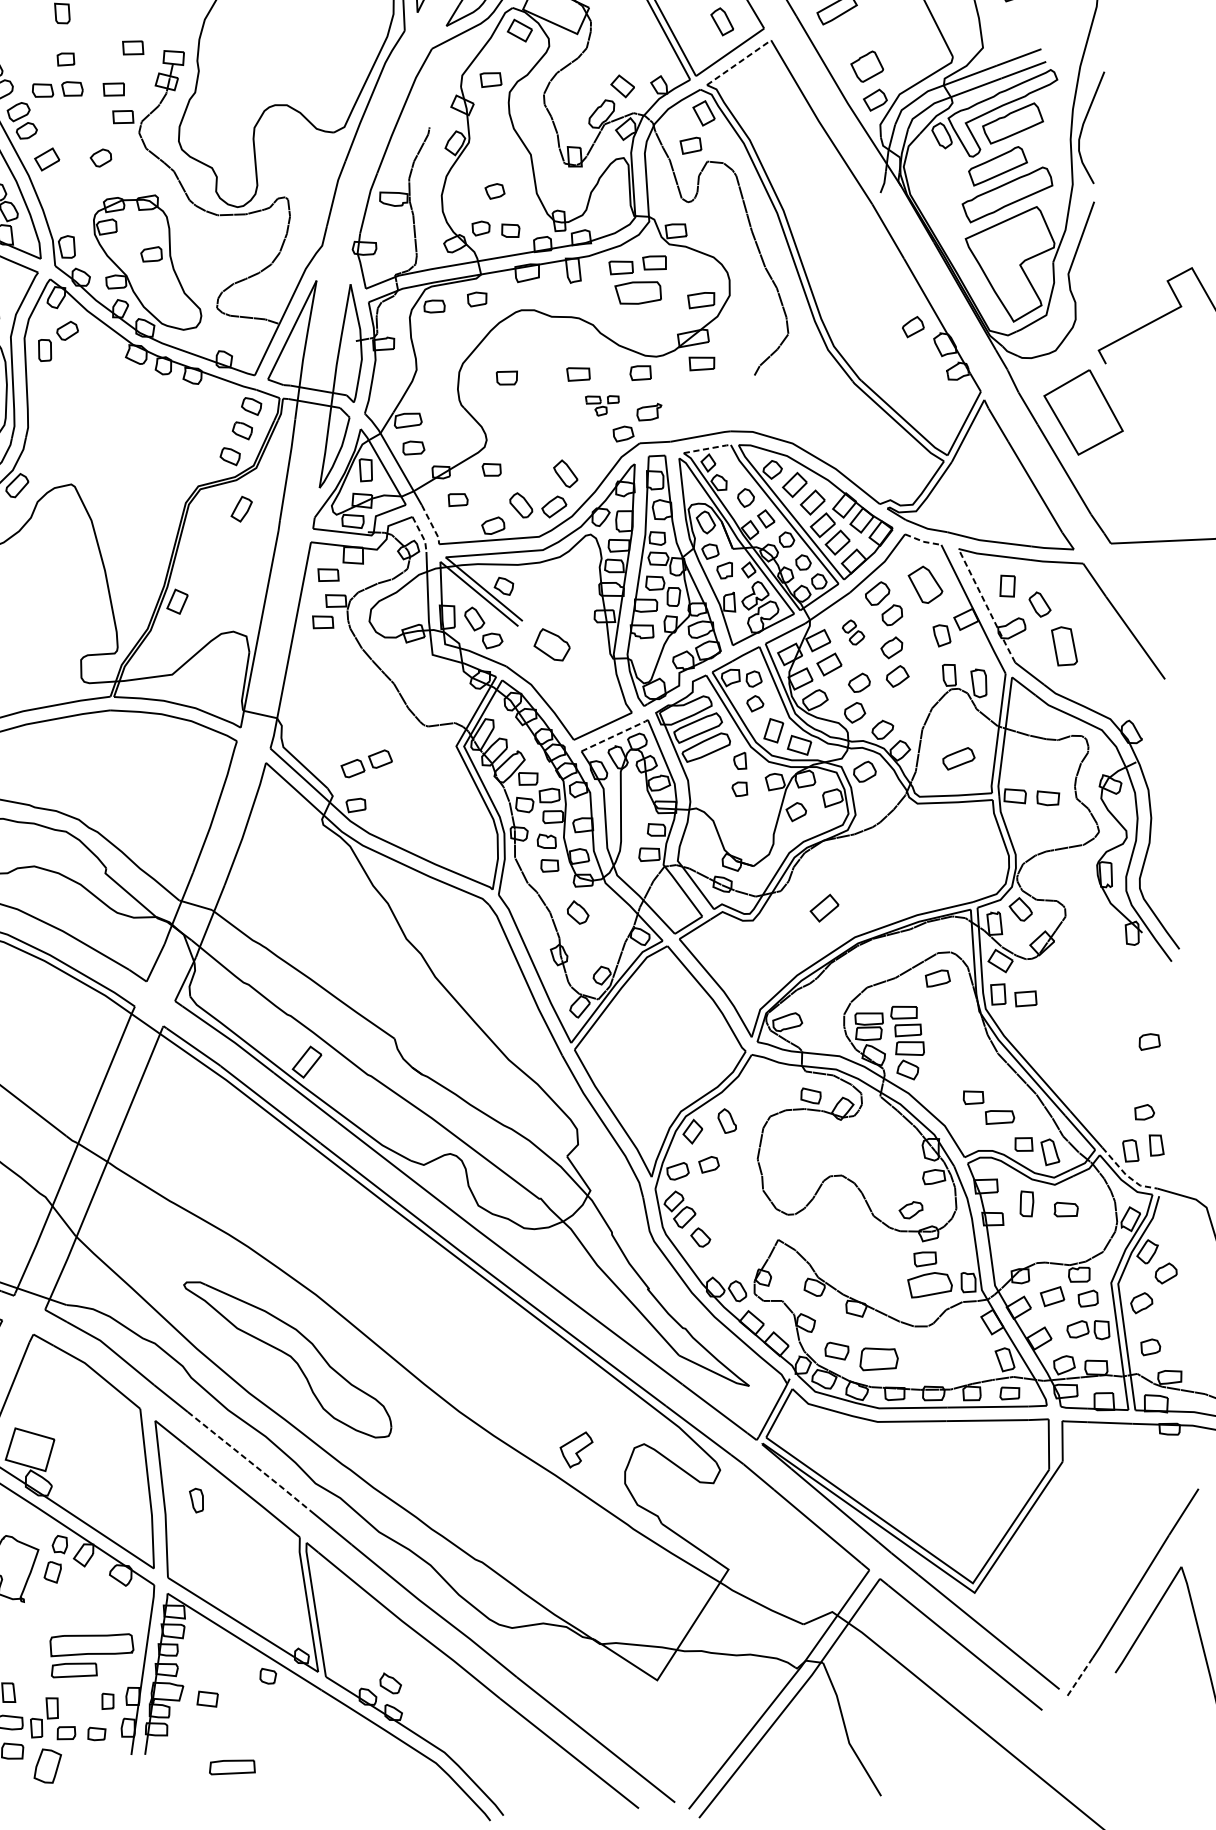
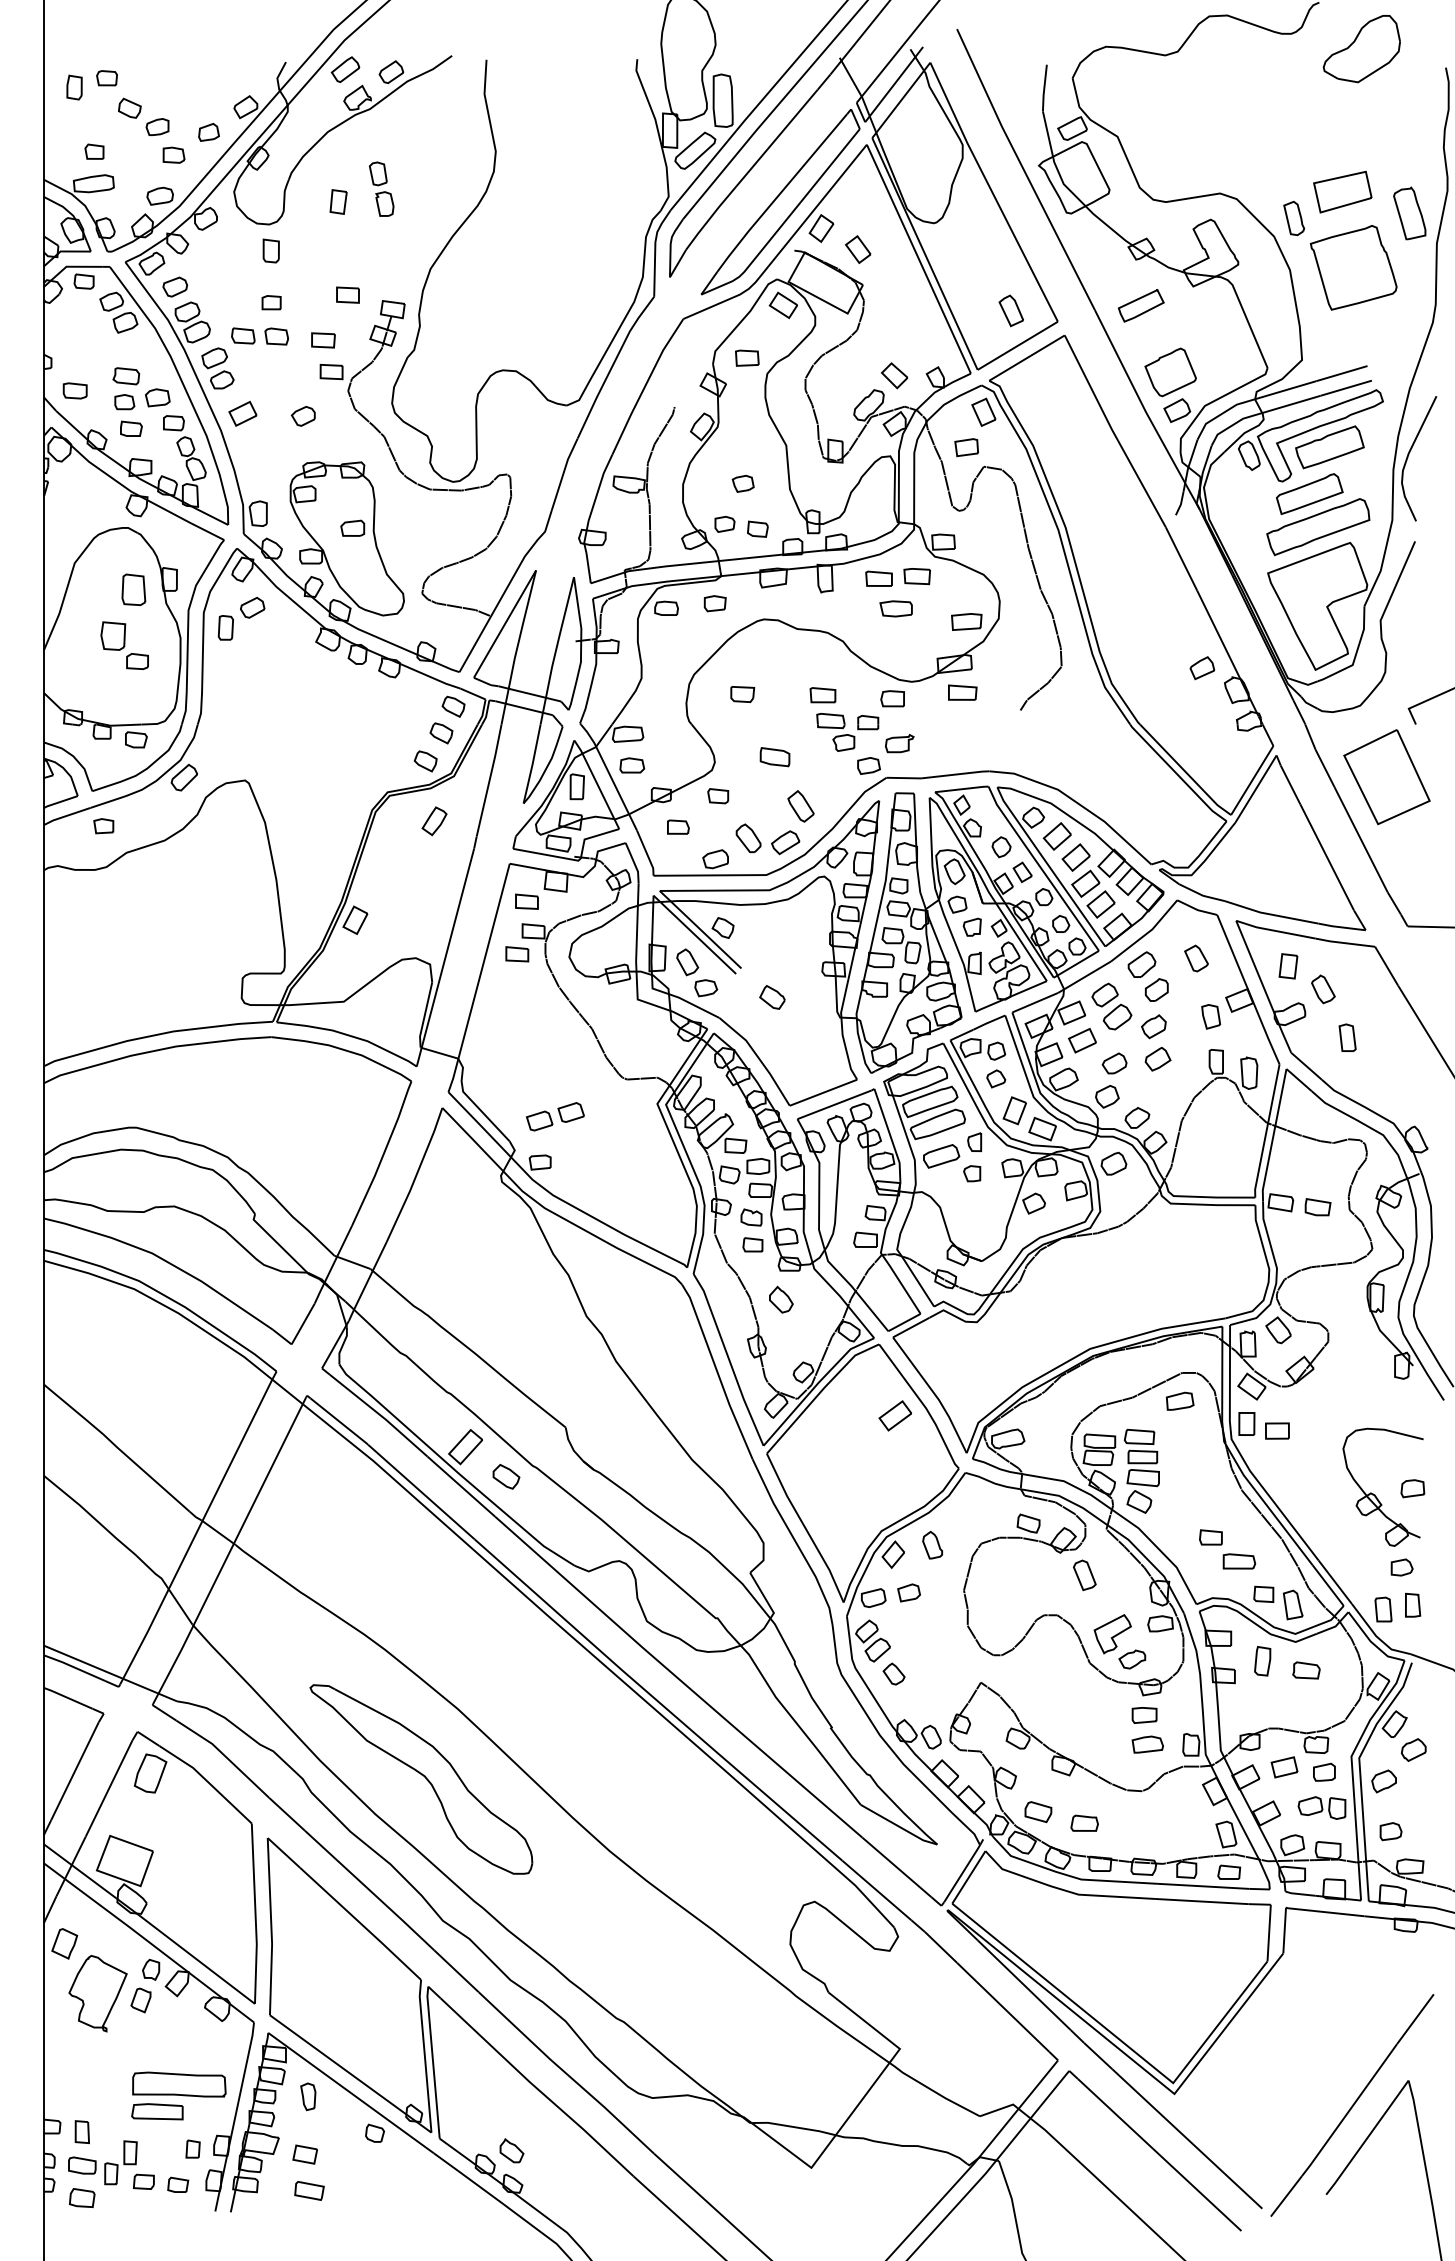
line: (739, 62) -> (1027, 357), dashed -> solid
part: (867, 66) -> (1170, 372), size x1.43
part: (637, 292) -> (895, 608), size x0.62
part: (602, 405) -> (847, 732), size x1.67
part: (539, 432) -> (774, 757), added
line: (707, 449) -> (962, 789), dashed -> solid
line: (431, 524) -> (646, 853), dashed -> solid
line: (421, 534) -> (634, 863), dashed -> solid
line: (923, 541) -> (1197, 909), dashed -> solid
part: (925, 584) -> (1196, 958), size x0.62
line: (986, 606) -> (1263, 987), dashed -> solid
part: (853, 632) -> (1111, 1006), size x1.67
part: (552, 644) -> (772, 997), size x0.62
part: (1064, 645) -> (1347, 1037), size x0.62
line: (613, 736) -> (834, 1104), dashed -> solid
part: (958, 758) -> (941, 1156), moved
part: (823, 907) -> (894, 1415), moved
part: (1116, 1049) -> (1375, 1494), added
part: (345, 1085) -> (506, 1476), added
part: (863, 1137) -> (1084, 1574), added
line: (1126, 1175) -> (1376, 1636), dashed -> solid
part: (929, 1284) -> (1147, 1744), size x0.62
part: (878, 1357) -> (1084, 1822), size x0.62
part: (576, 1450) -> (1112, 1634), moved
line: (249, 1461) -> (370, 1890), dashed -> solid
part: (197, 1500) -> (308, 2096), moved
line: (1080, 1677) -> (1286, 2196), dashed -> solid
part: (213, 1730) -> (309, 2190), added
part: (47, 1766) -> (150, 1773), moved
part: (232, 1766) -> (327, 2232), removed

